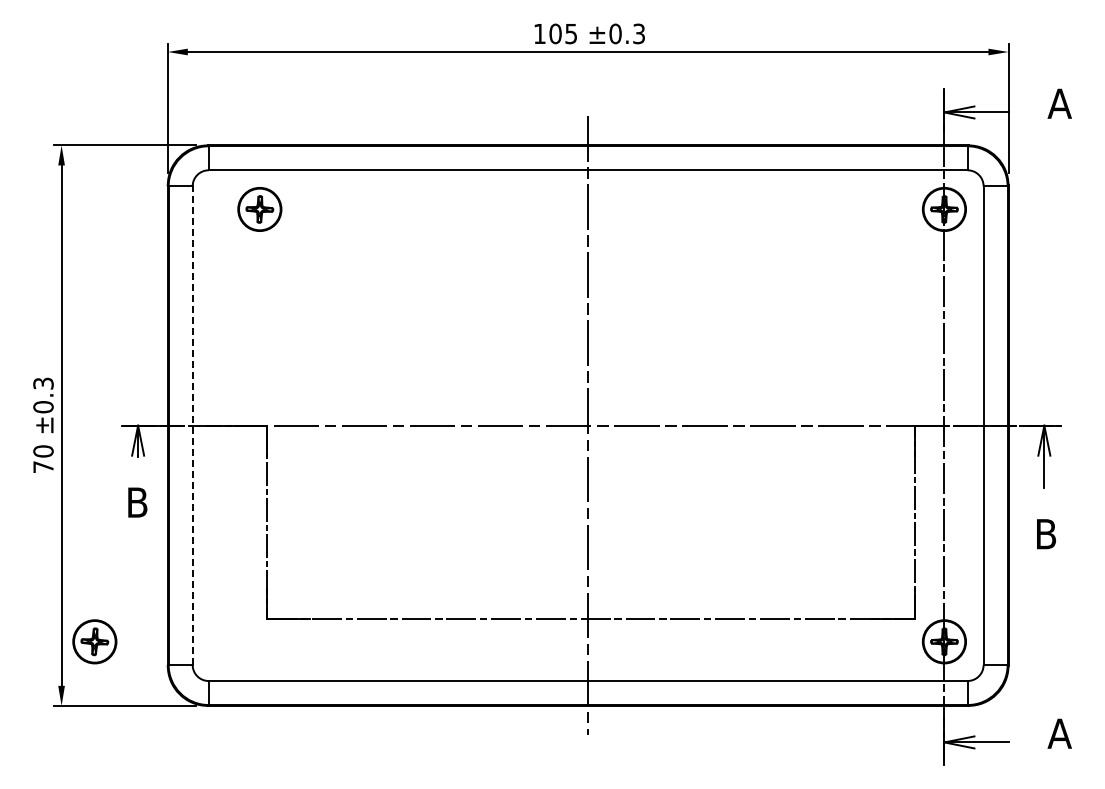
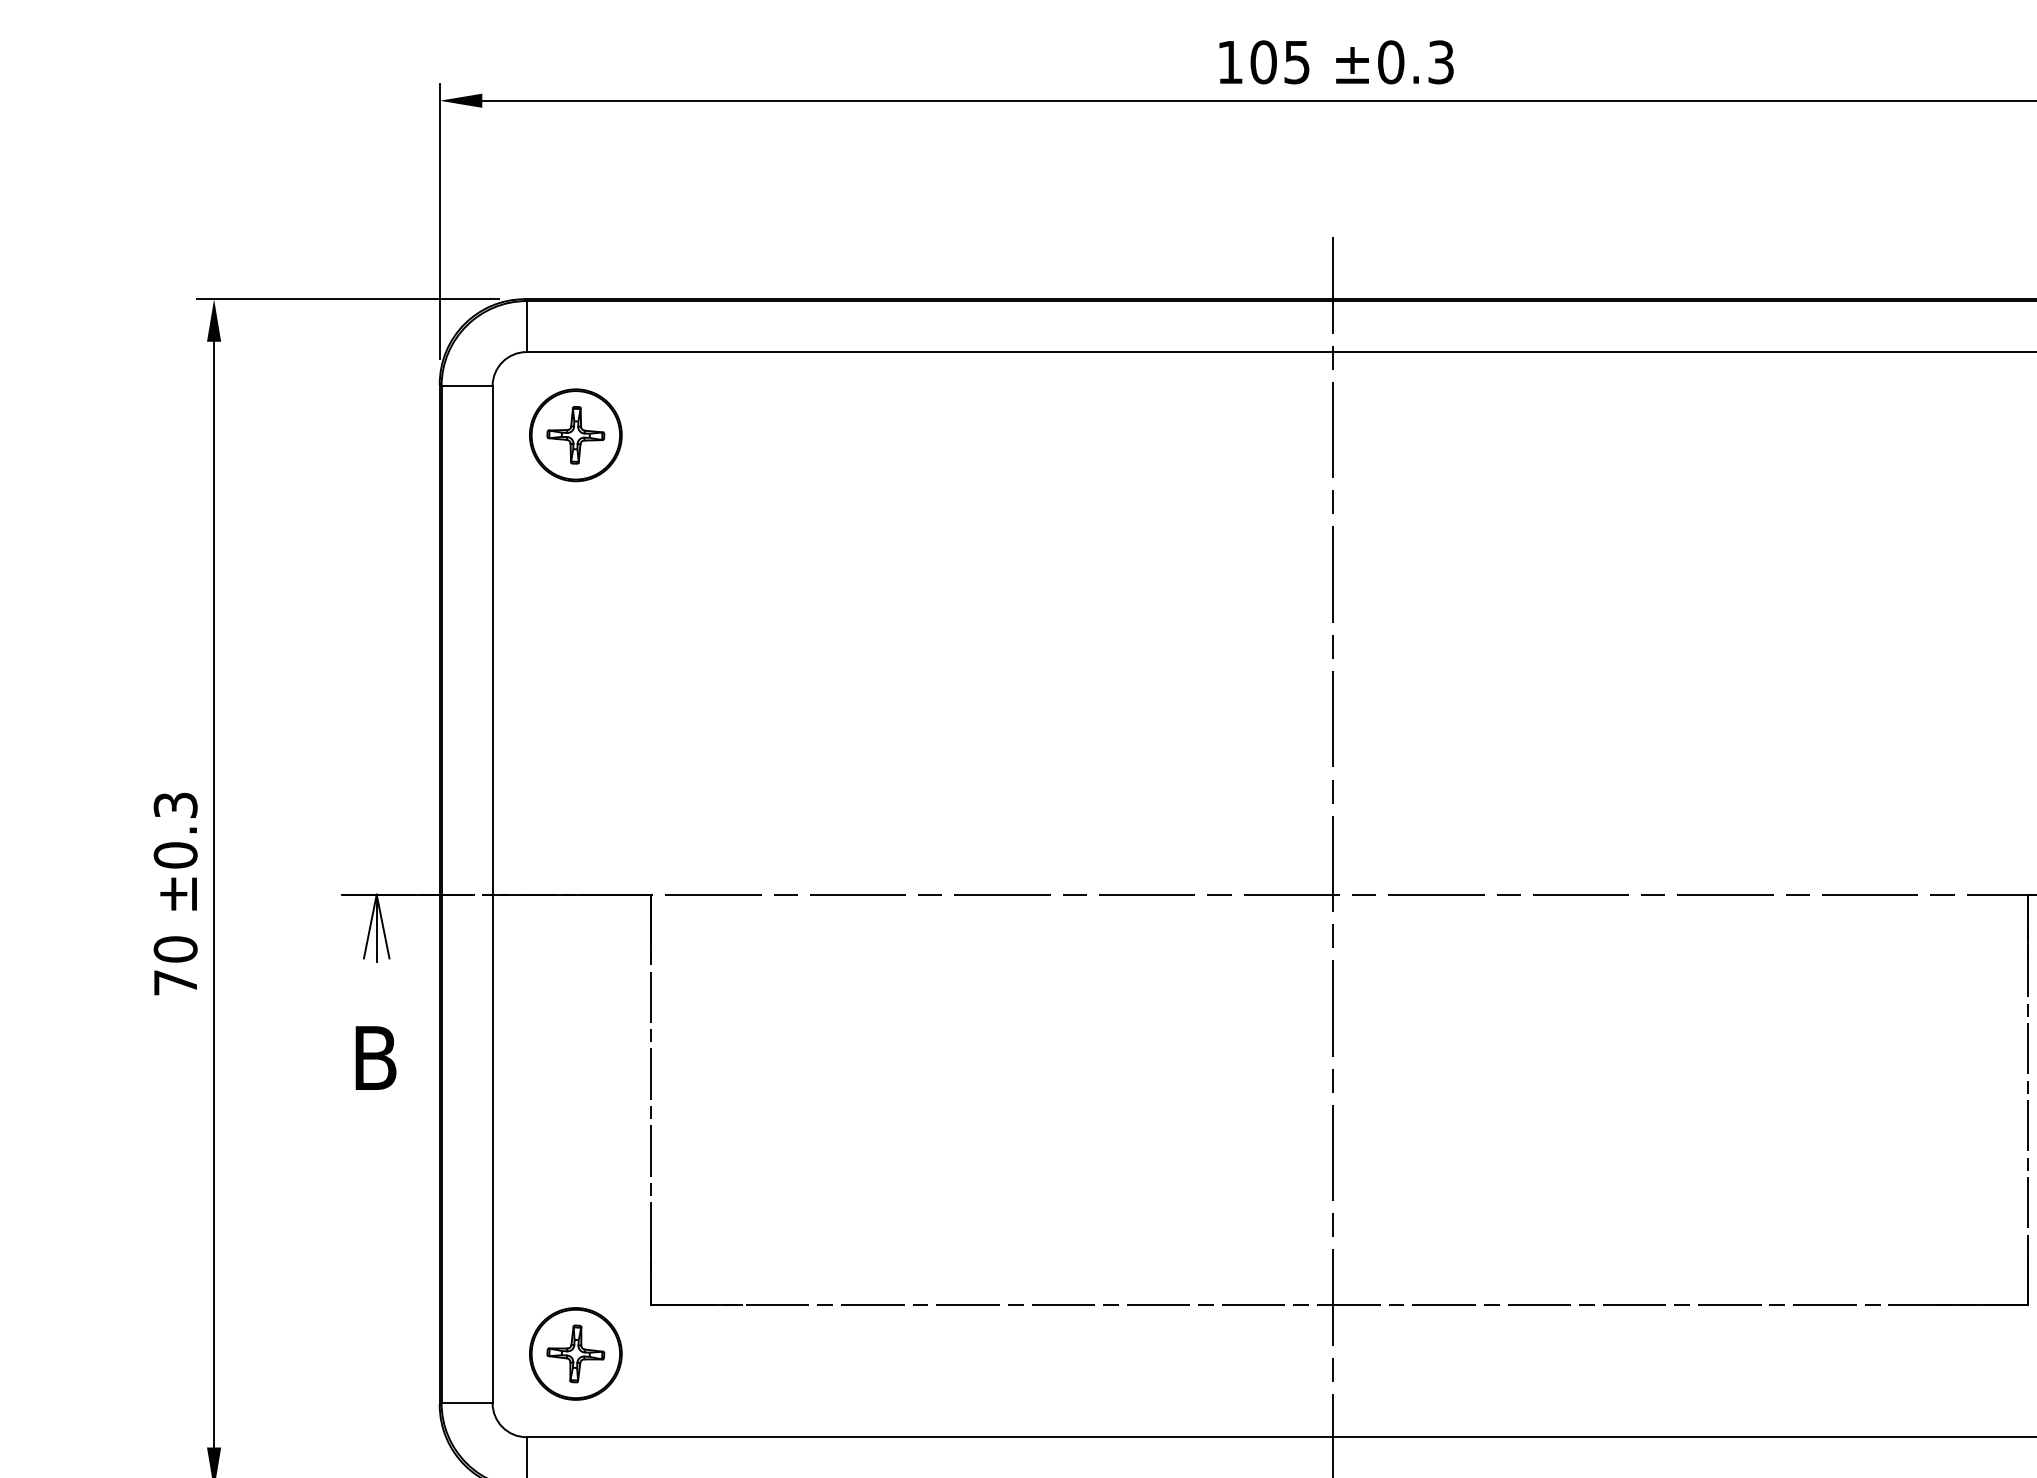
part: (259, 209) -> (575, 435), moved
line: (192, 425) -> (492, 894), dashed -> solid
part: (94, 641) -> (575, 1353), moved

